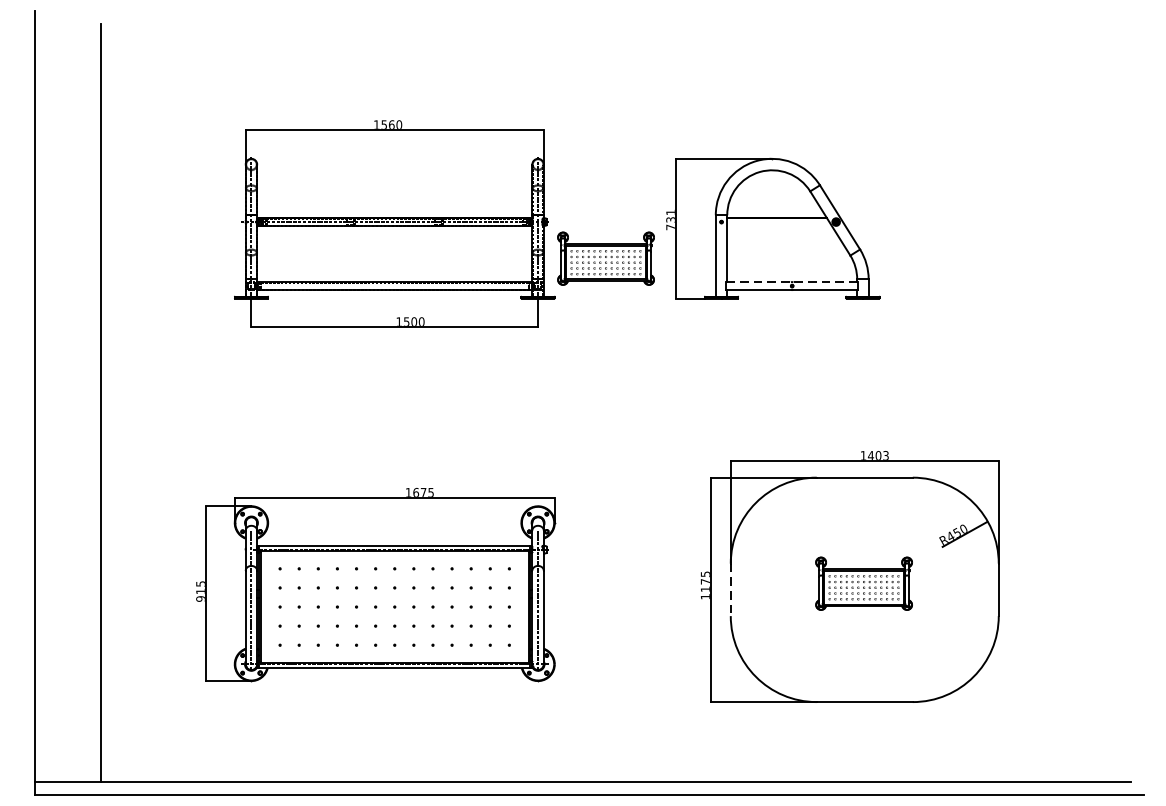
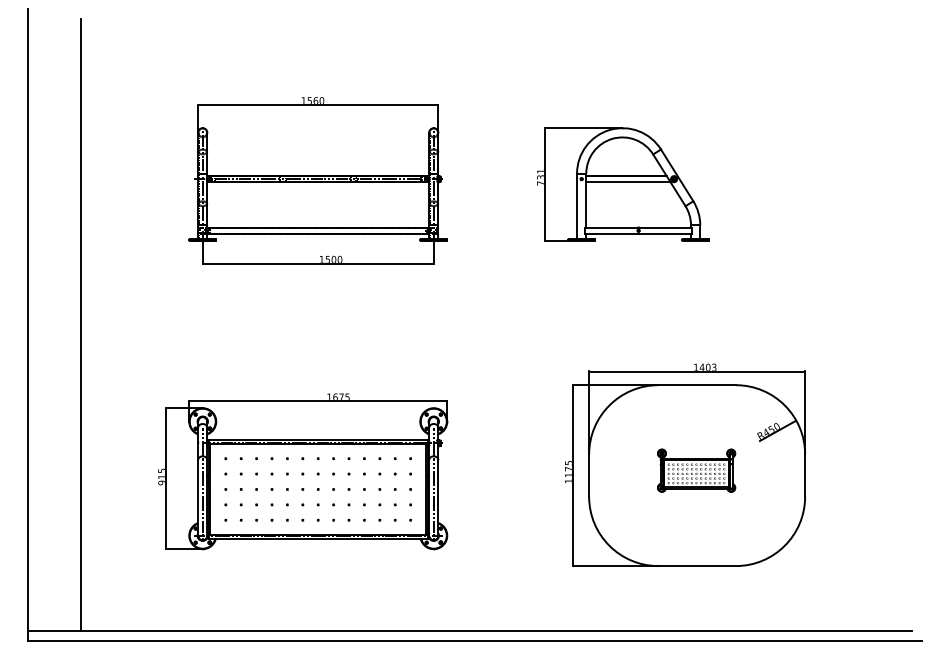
line: (779, 226) -> (628, 182), added
part: (605, 258) -> (488, 208), removed
line: (793, 282) -> (639, 227), dashed -> solid
line: (731, 590) -> (589, 476), dashed -> solid

